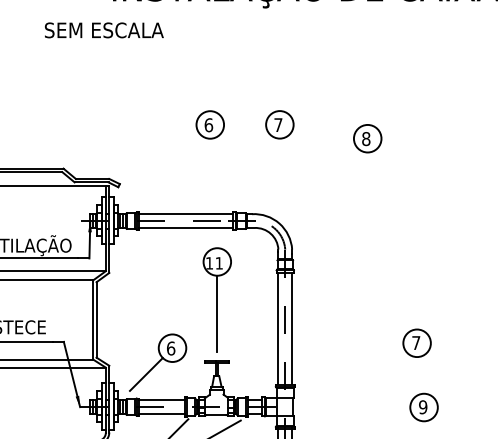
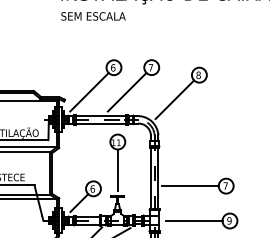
text: (104, 30) -> (93, 16), moved
line: (233, 168) -> (126, 91), added
line: (165, 170) -> (89, 92), added
line: (321, 183) -> (174, 99), added
line: (351, 343) -> (190, 186), added
line: (358, 408) -> (194, 221), added

